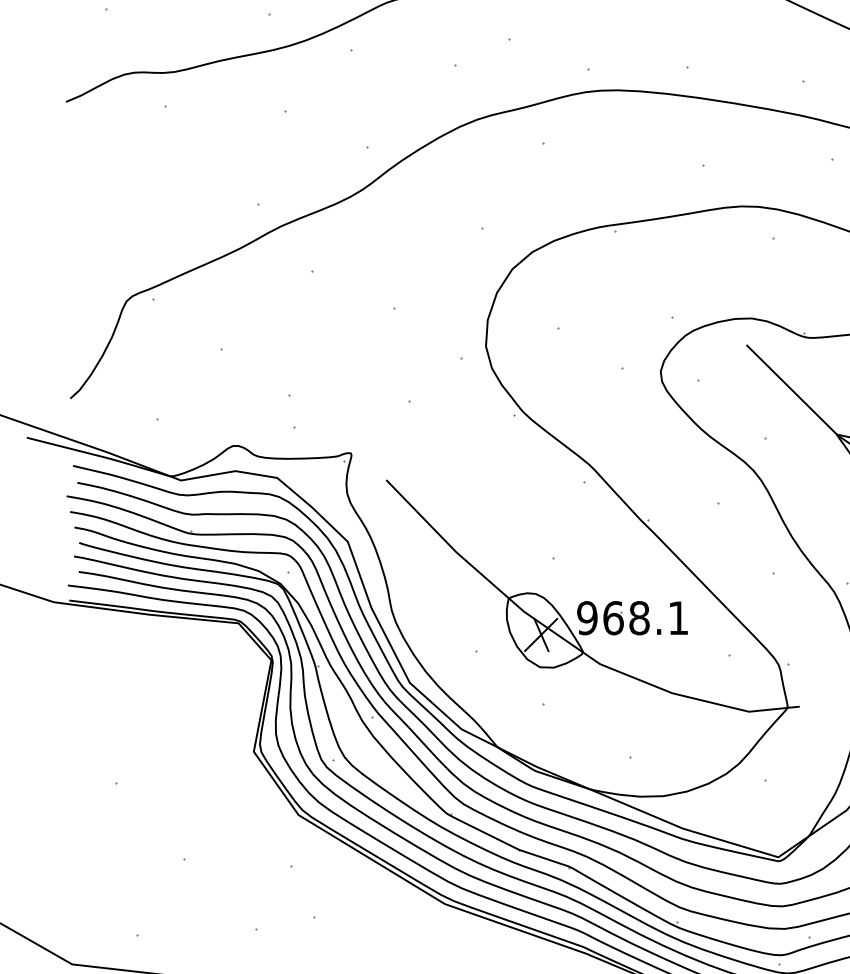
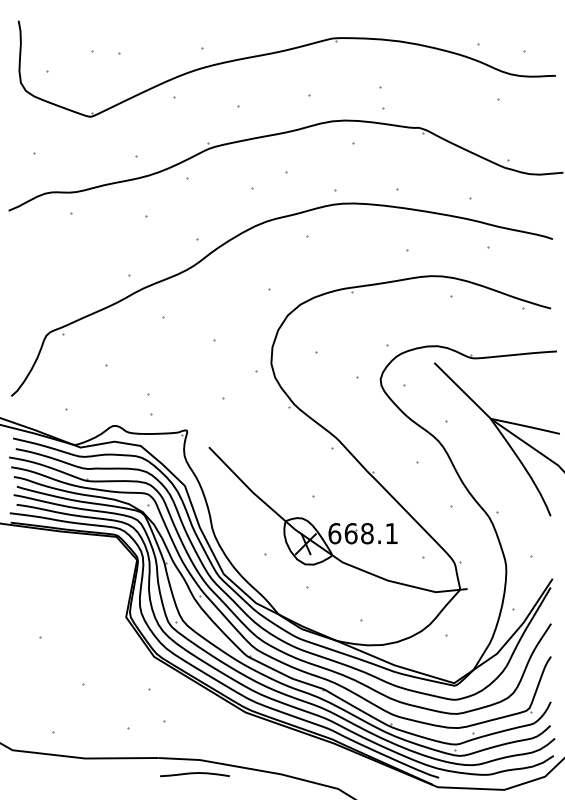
text: (586, 617) -> (334, 533), 968.1 -> 668.1

